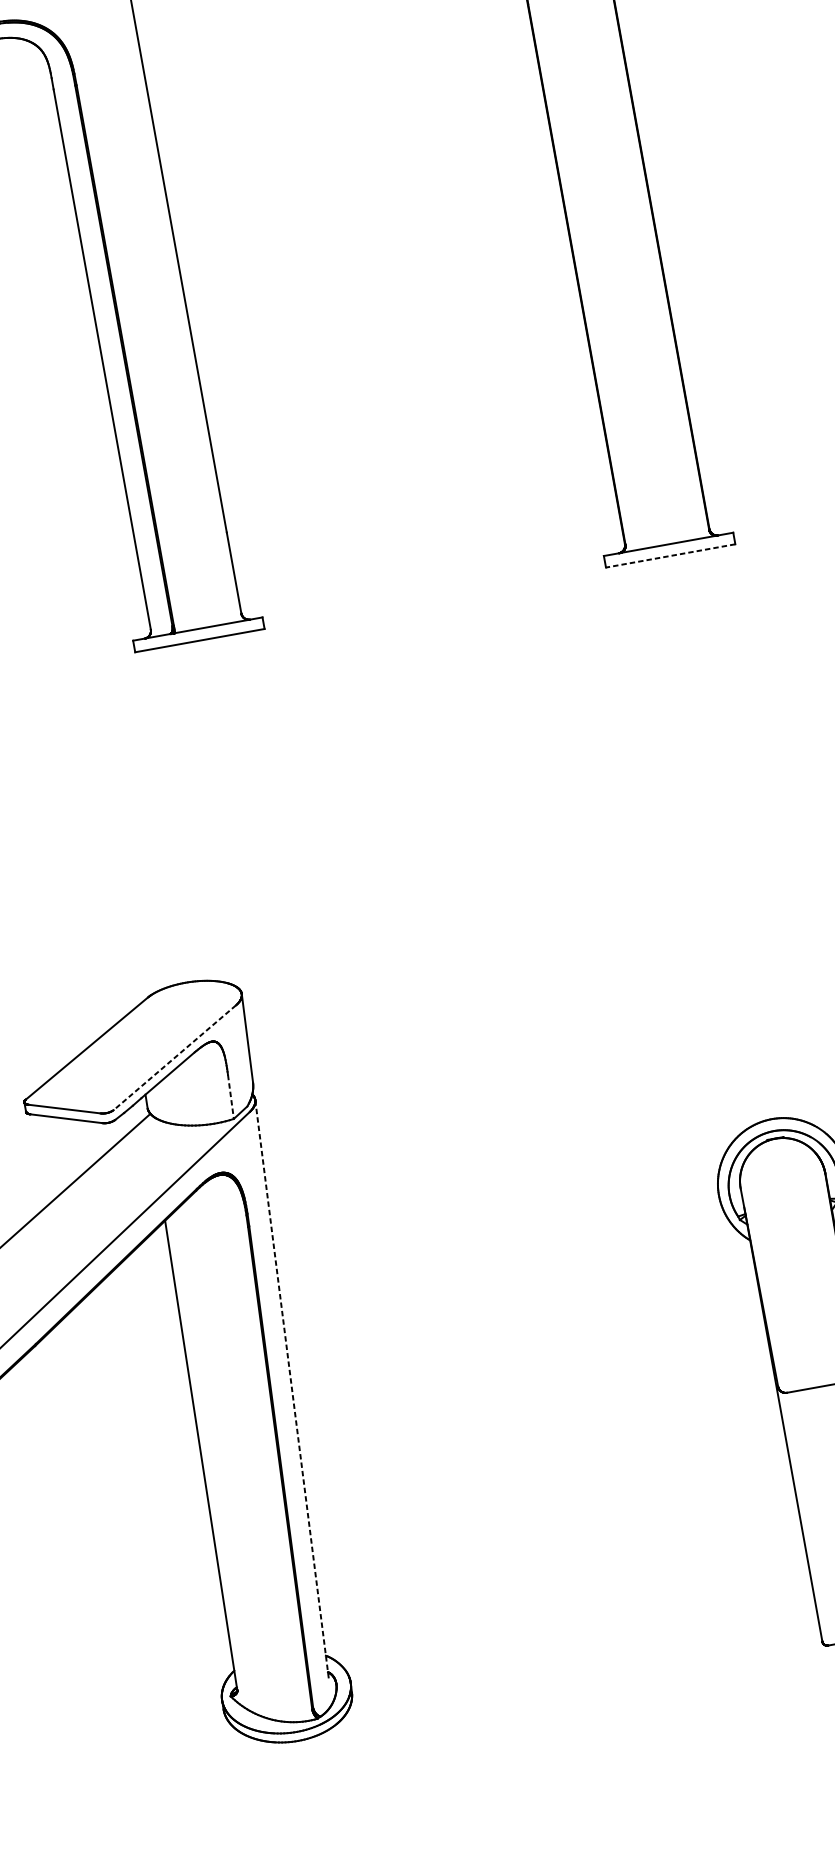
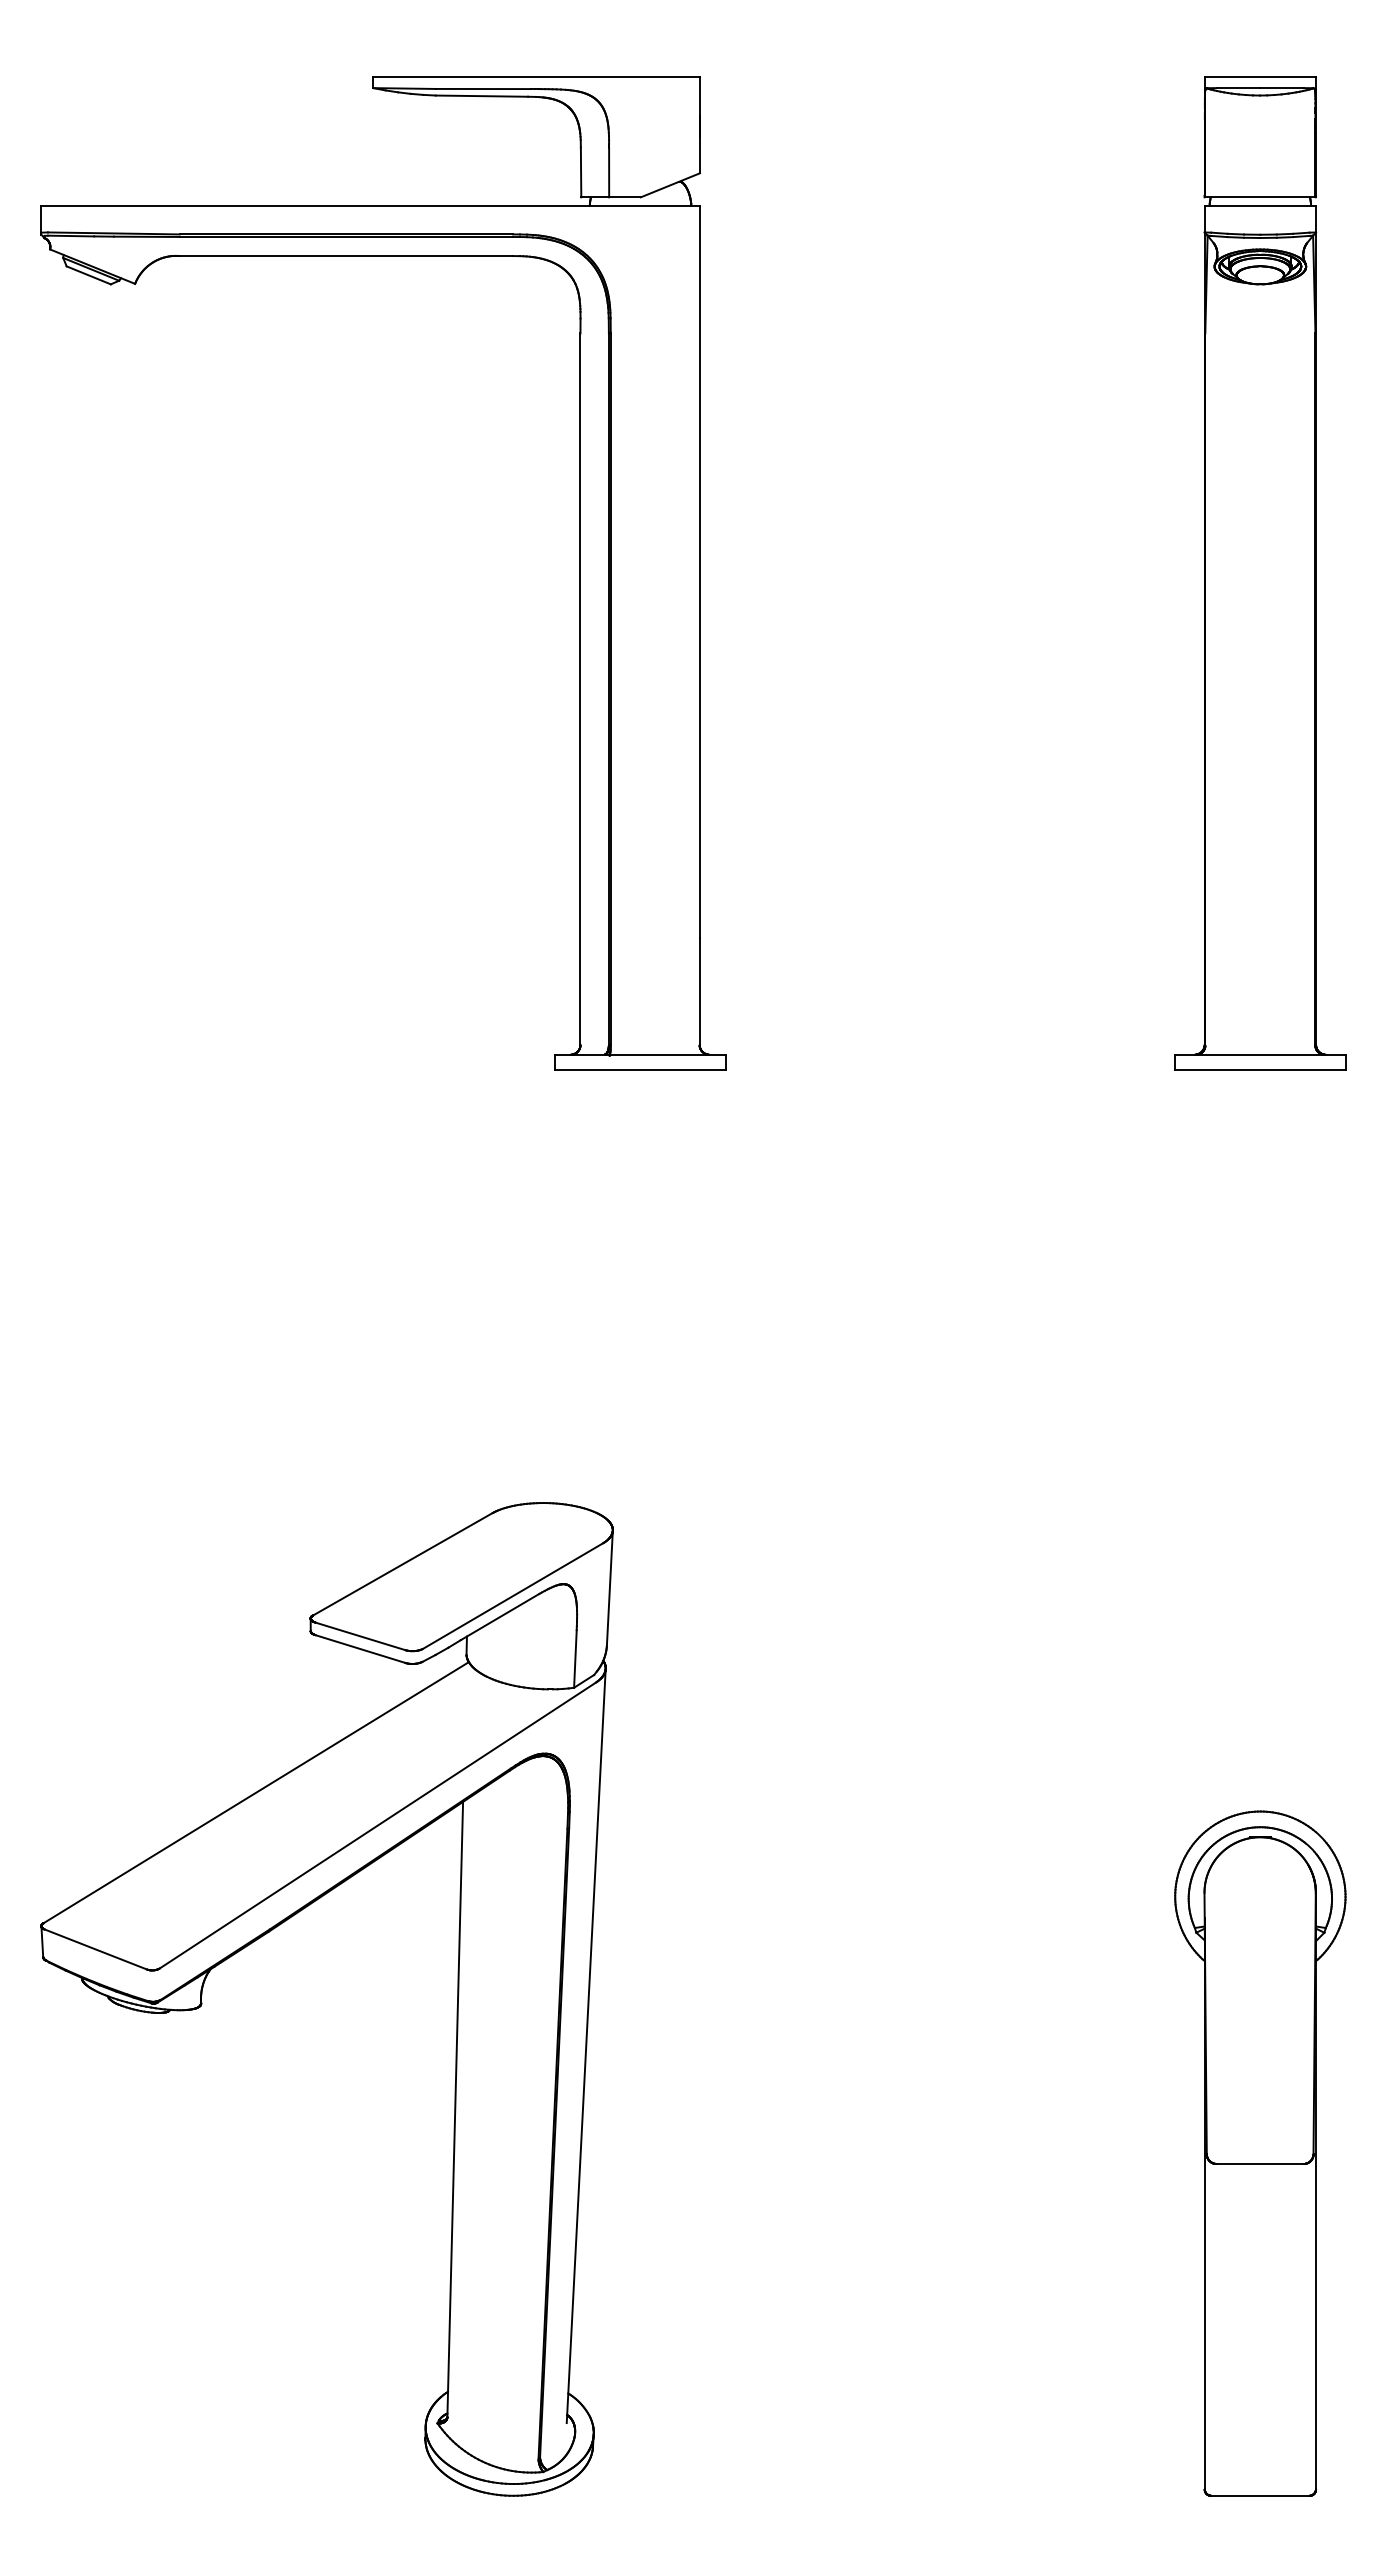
line: (669, 555) -> (1259, 1069), dashed -> solid
line: (174, 1058) -> (512, 1596), dashed -> solid
line: (231, 1097) -> (575, 1659), dashed -> solid
line: (292, 1389) -> (586, 2046), dashed -> solid

